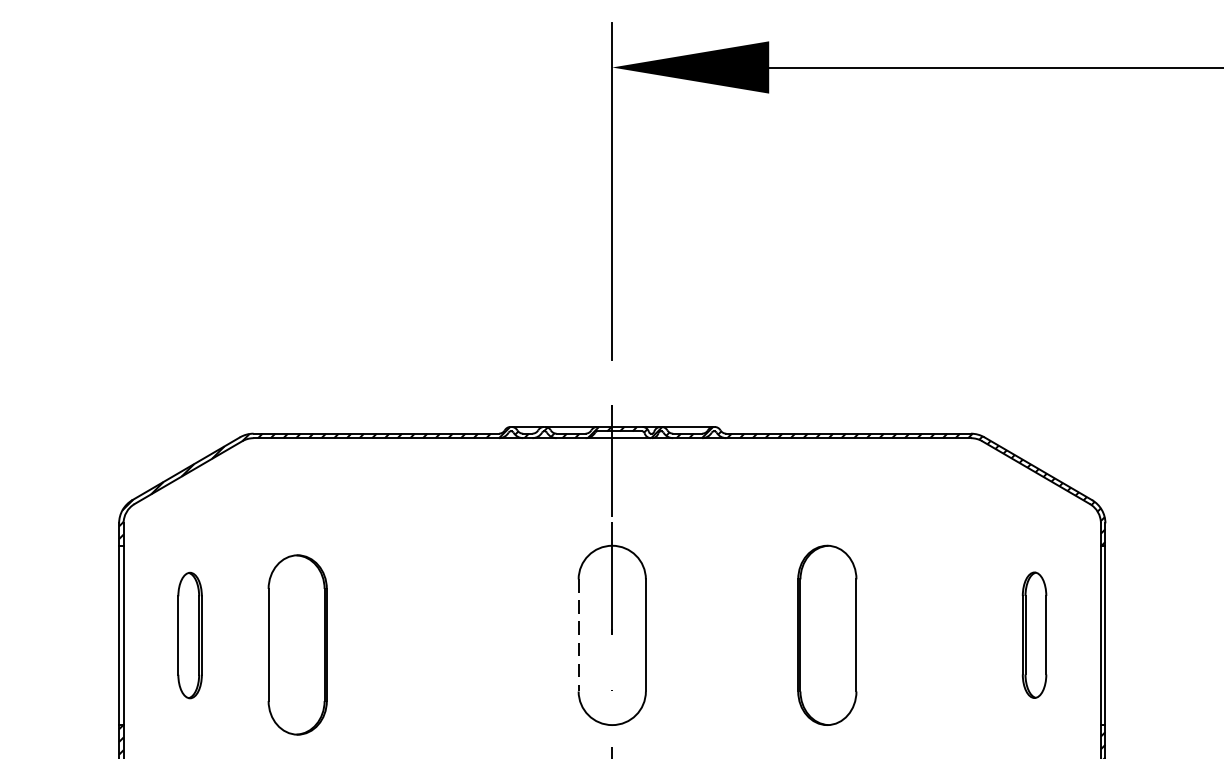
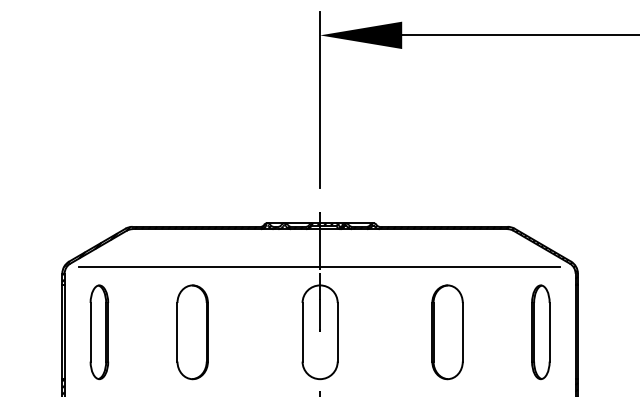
line: (611, 509) -> (319, 266), added
part: (1033, 633) -> (540, 331), size x1.43
part: (190, 635) -> (99, 332), size x1.43
line: (578, 635) -> (302, 332), dashed -> solid
part: (827, 635) -> (447, 332), moved
part: (297, 645) -> (192, 332), moved

